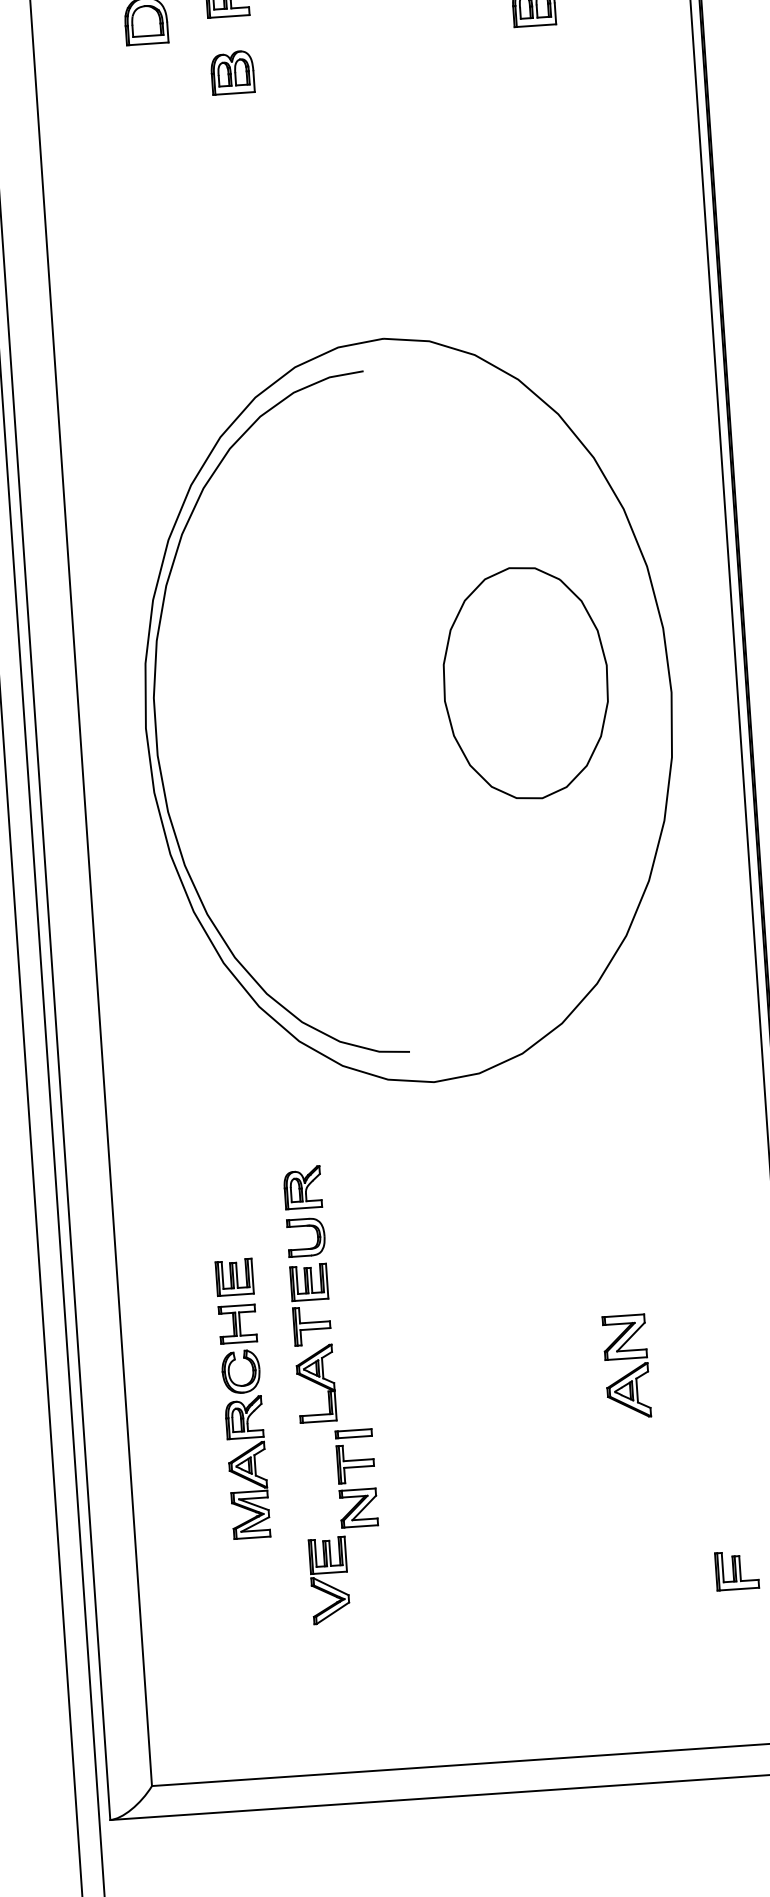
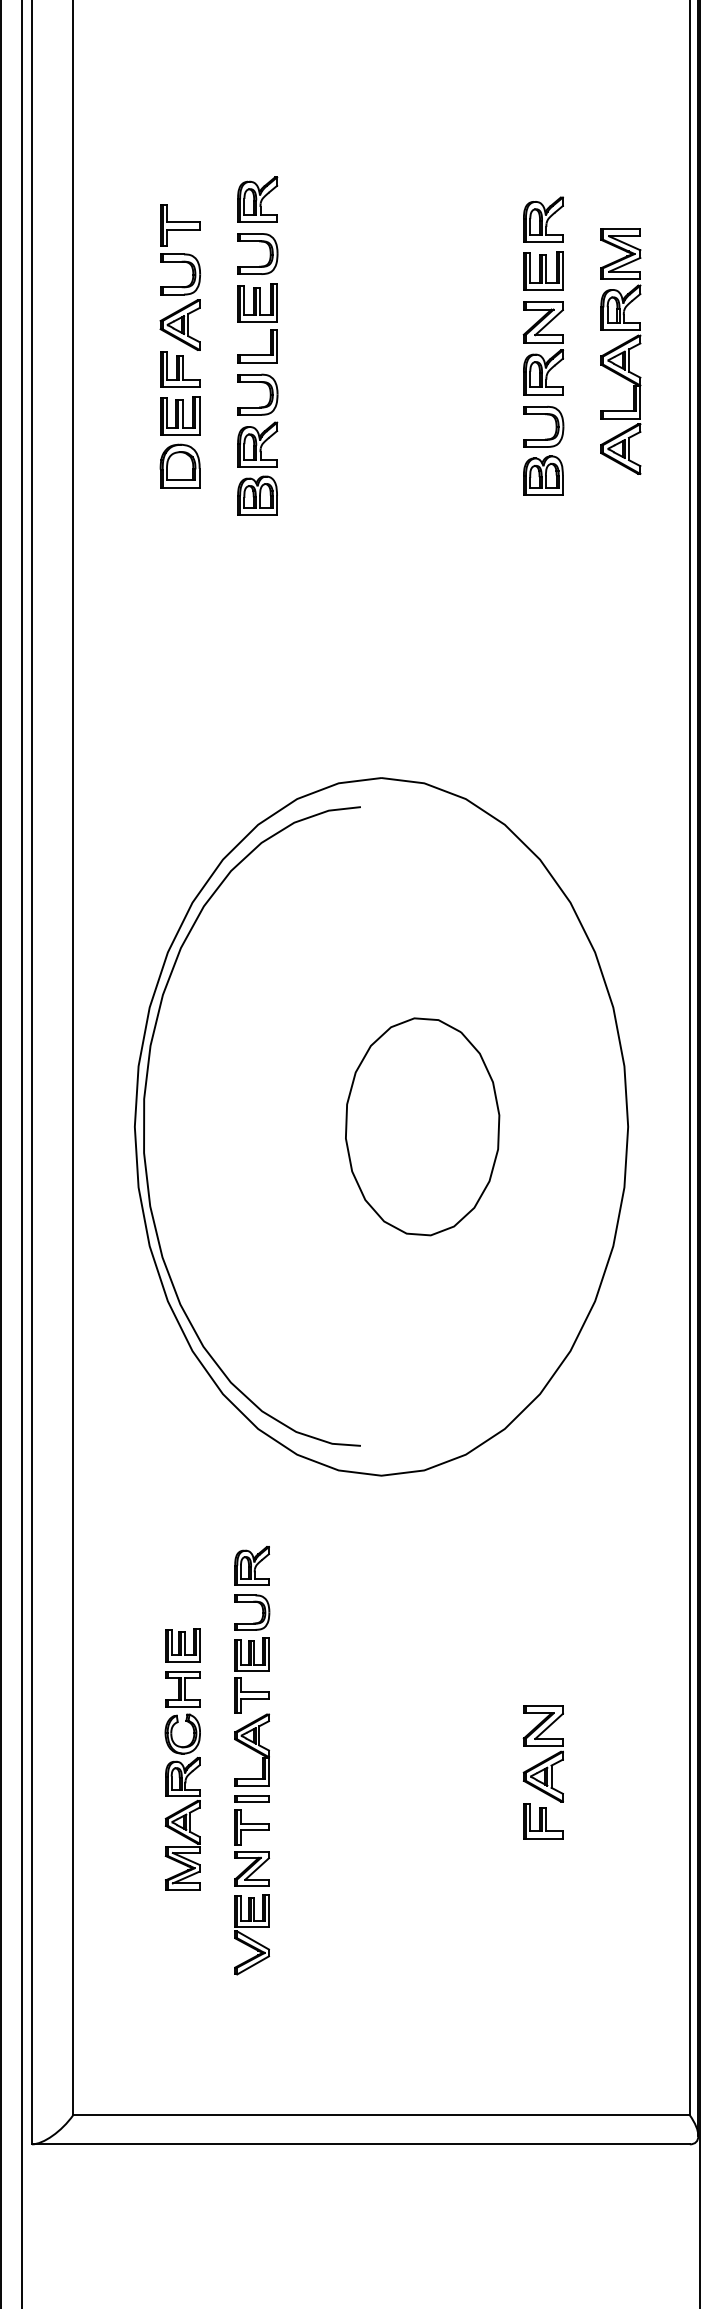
part: (232, 72) -> (257, 495), moved
part: (525, 682) -> (422, 1126), moved
part: (355, 1467) -> (251, 1830), moved
part: (737, 1570) -> (543, 1821), moved

